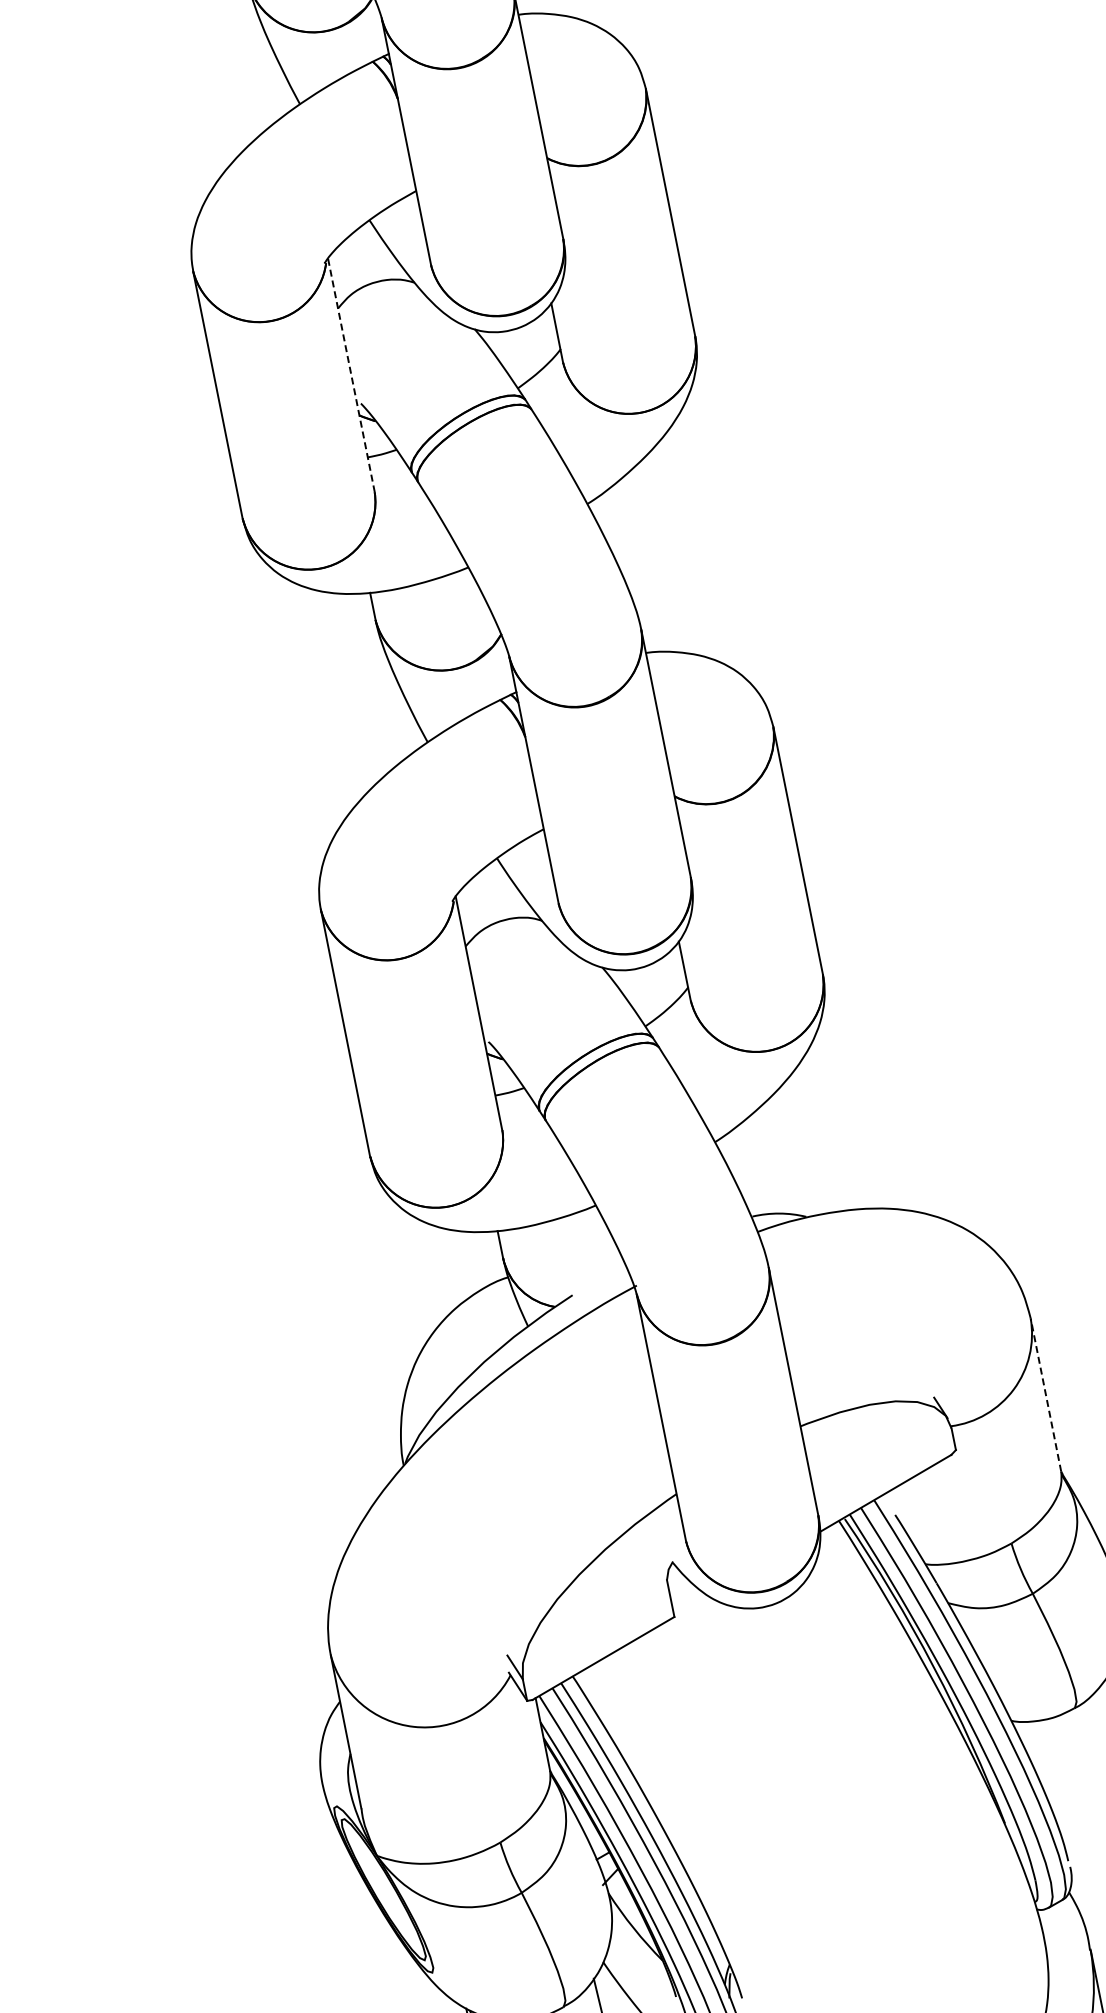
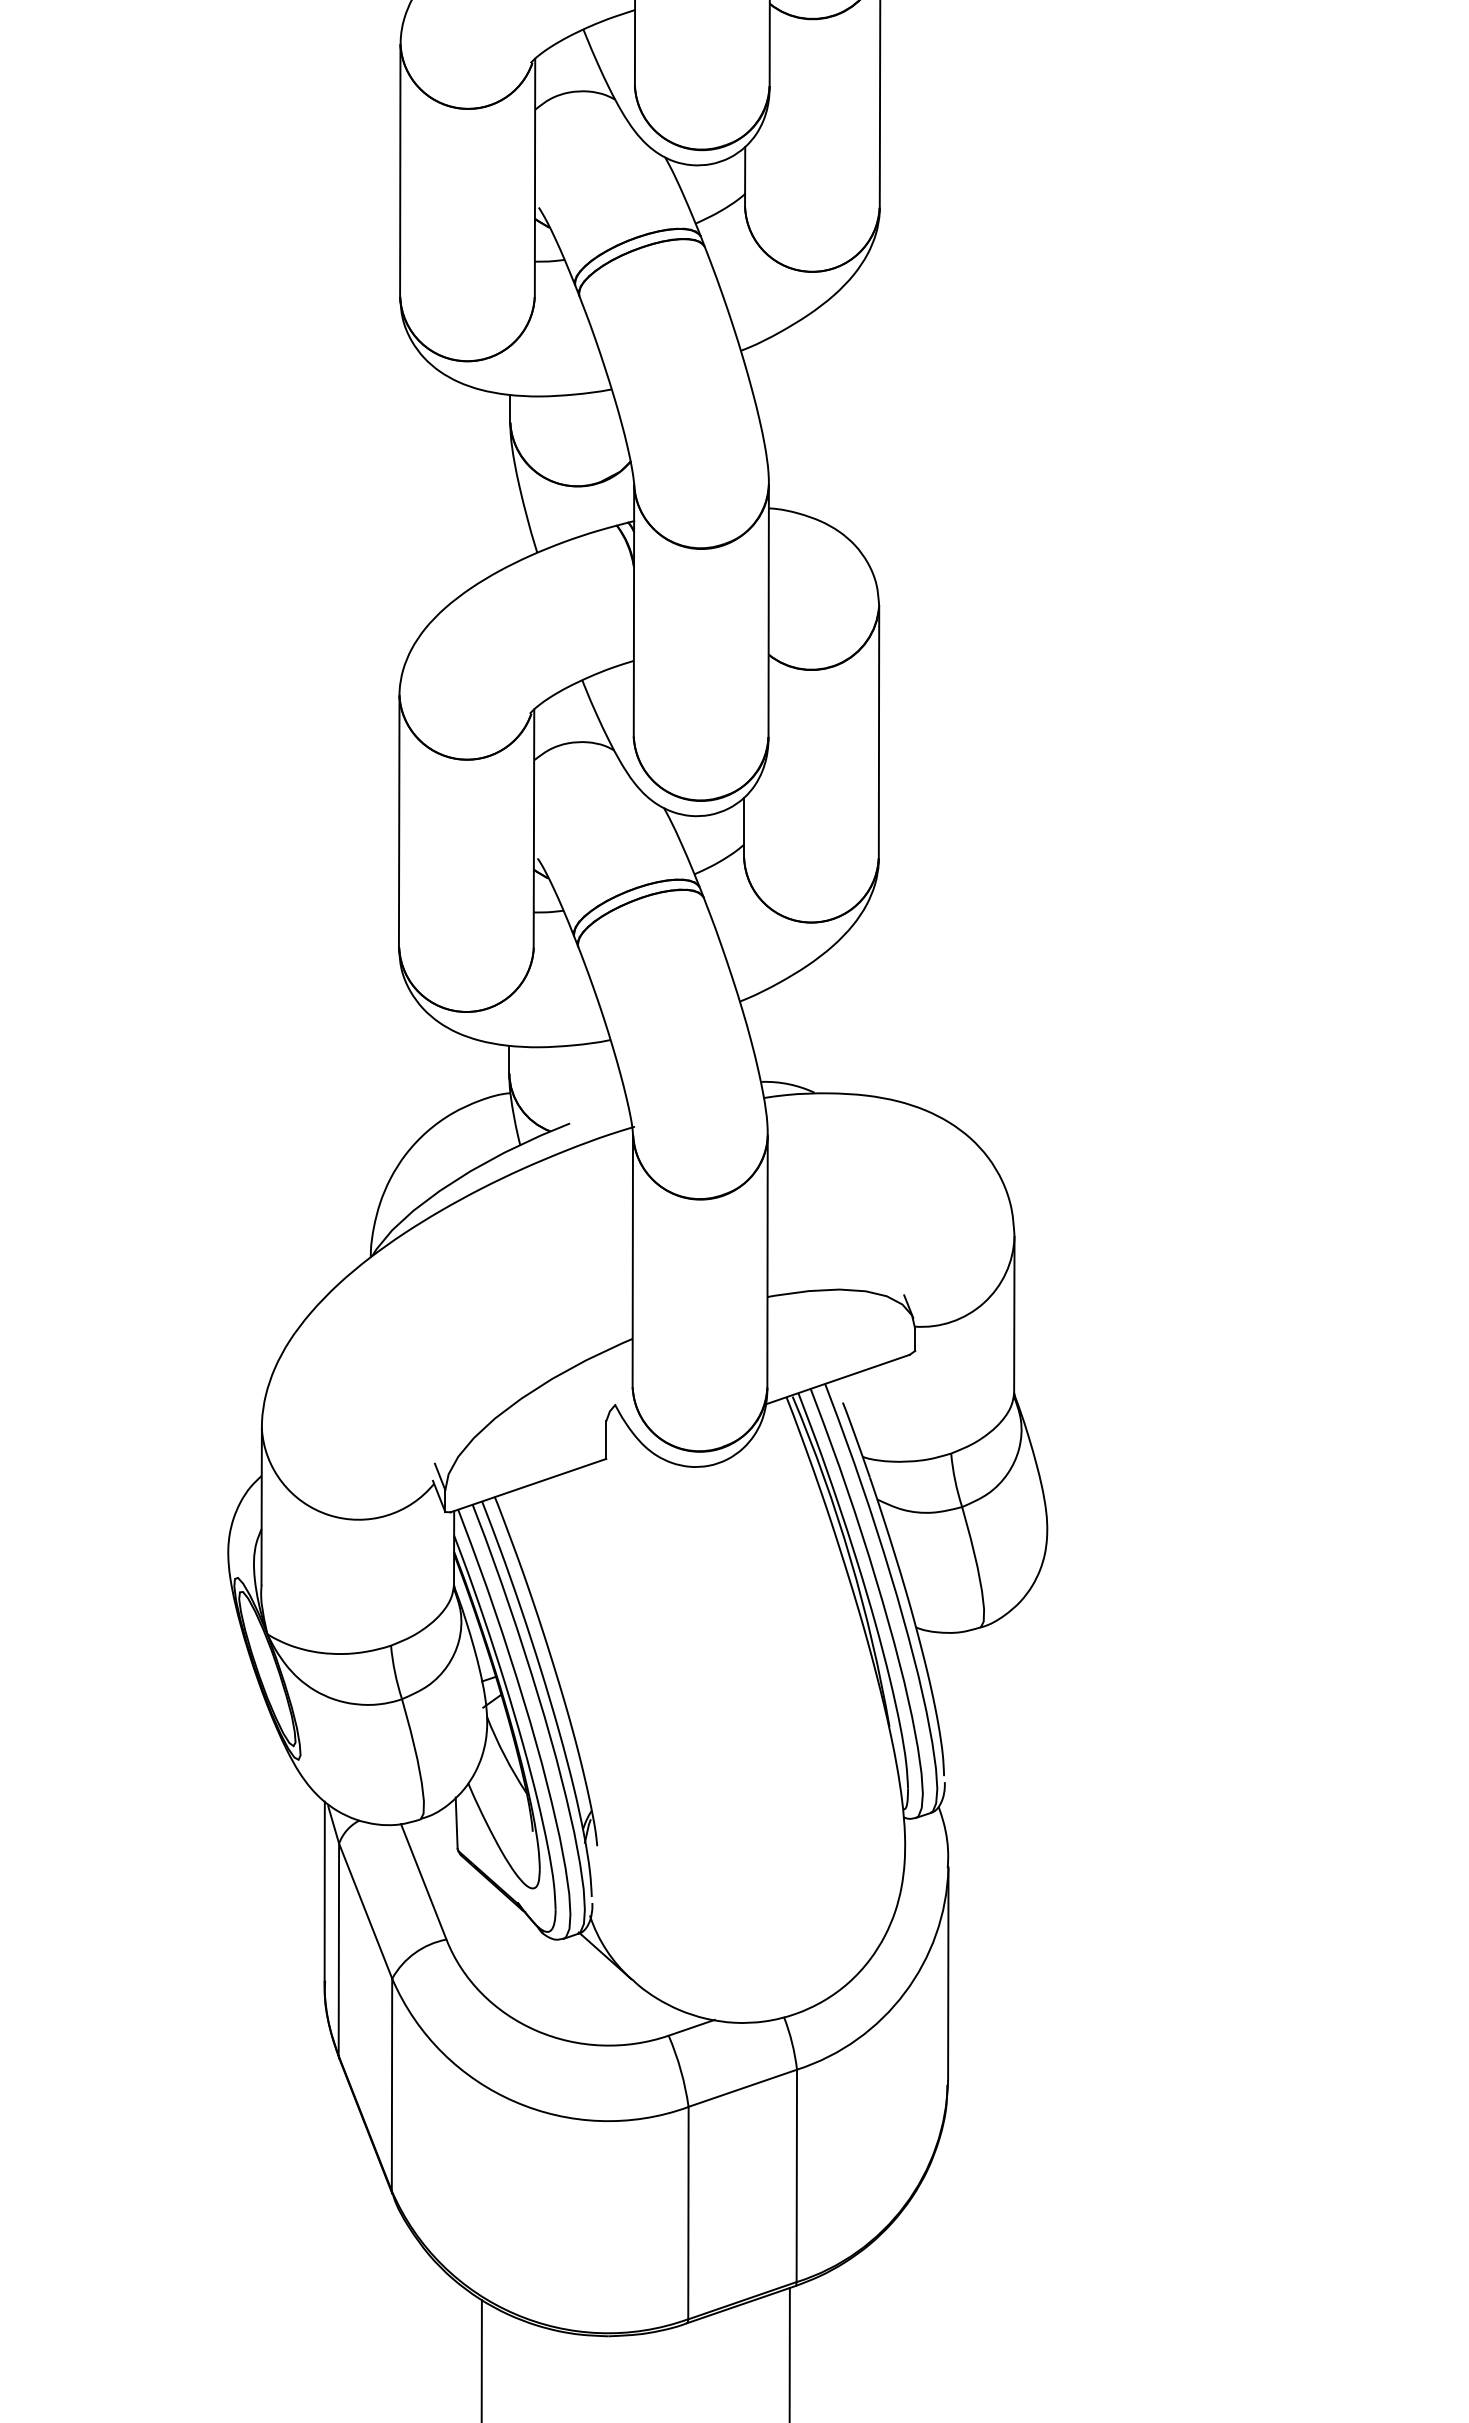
line: (351, 374) -> (535, 177), dashed -> solid
line: (1046, 1394) -> (1014, 1314), dashed -> solid

